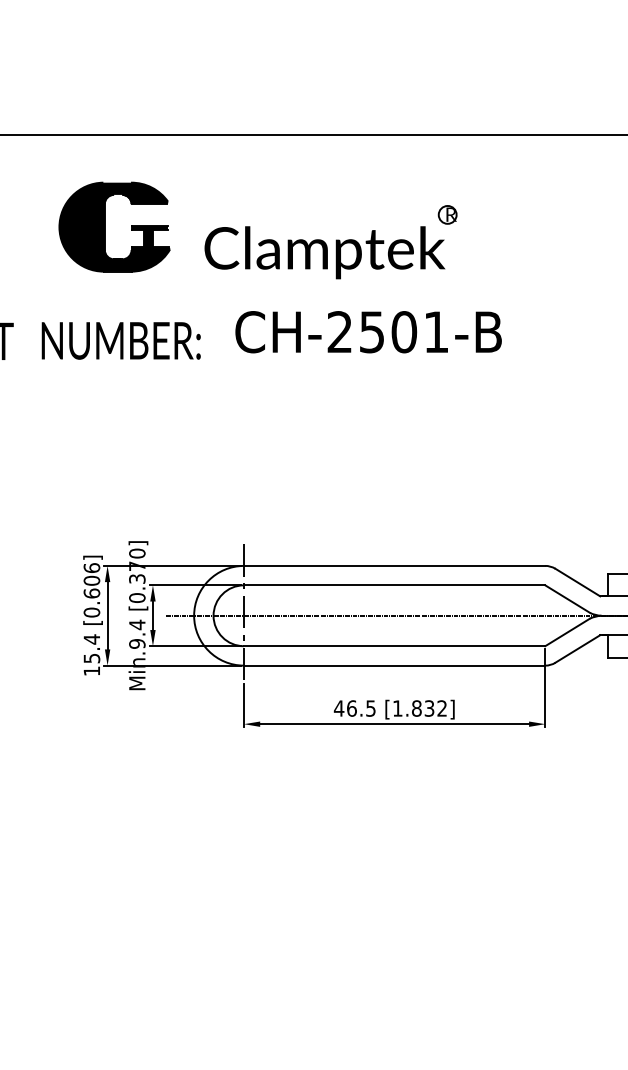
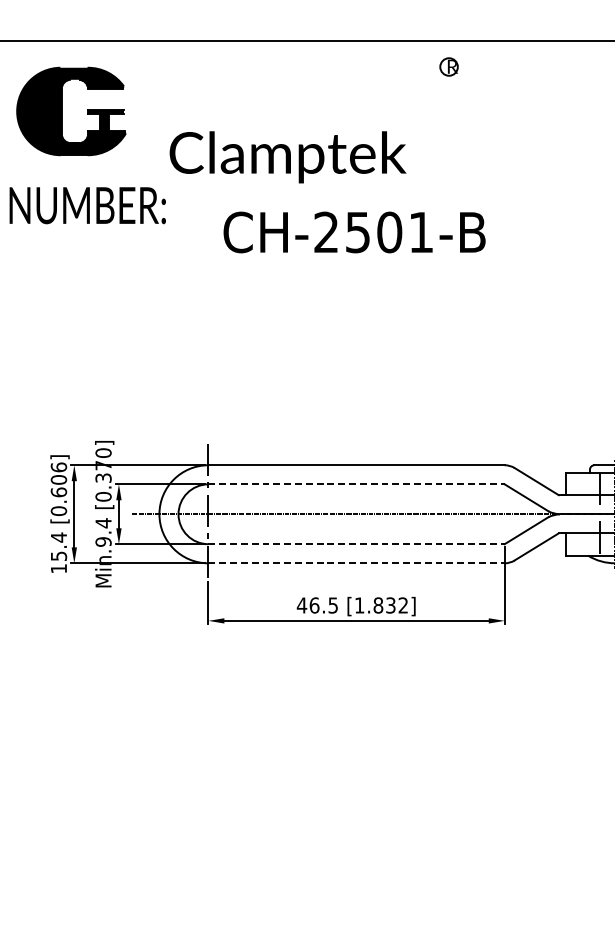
part: (447, 214) -> (448, 66), moved
part: (105, 226) -> (62, 110), moved
text: (368, 332) -> (354, 232), moved
text: (120, 340) -> (87, 205), moved
line: (394, 585) -> (356, 484), solid -> dashed
line: (394, 646) -> (356, 544), solid -> dashed
line: (394, 665) -> (356, 563), solid -> dashed

